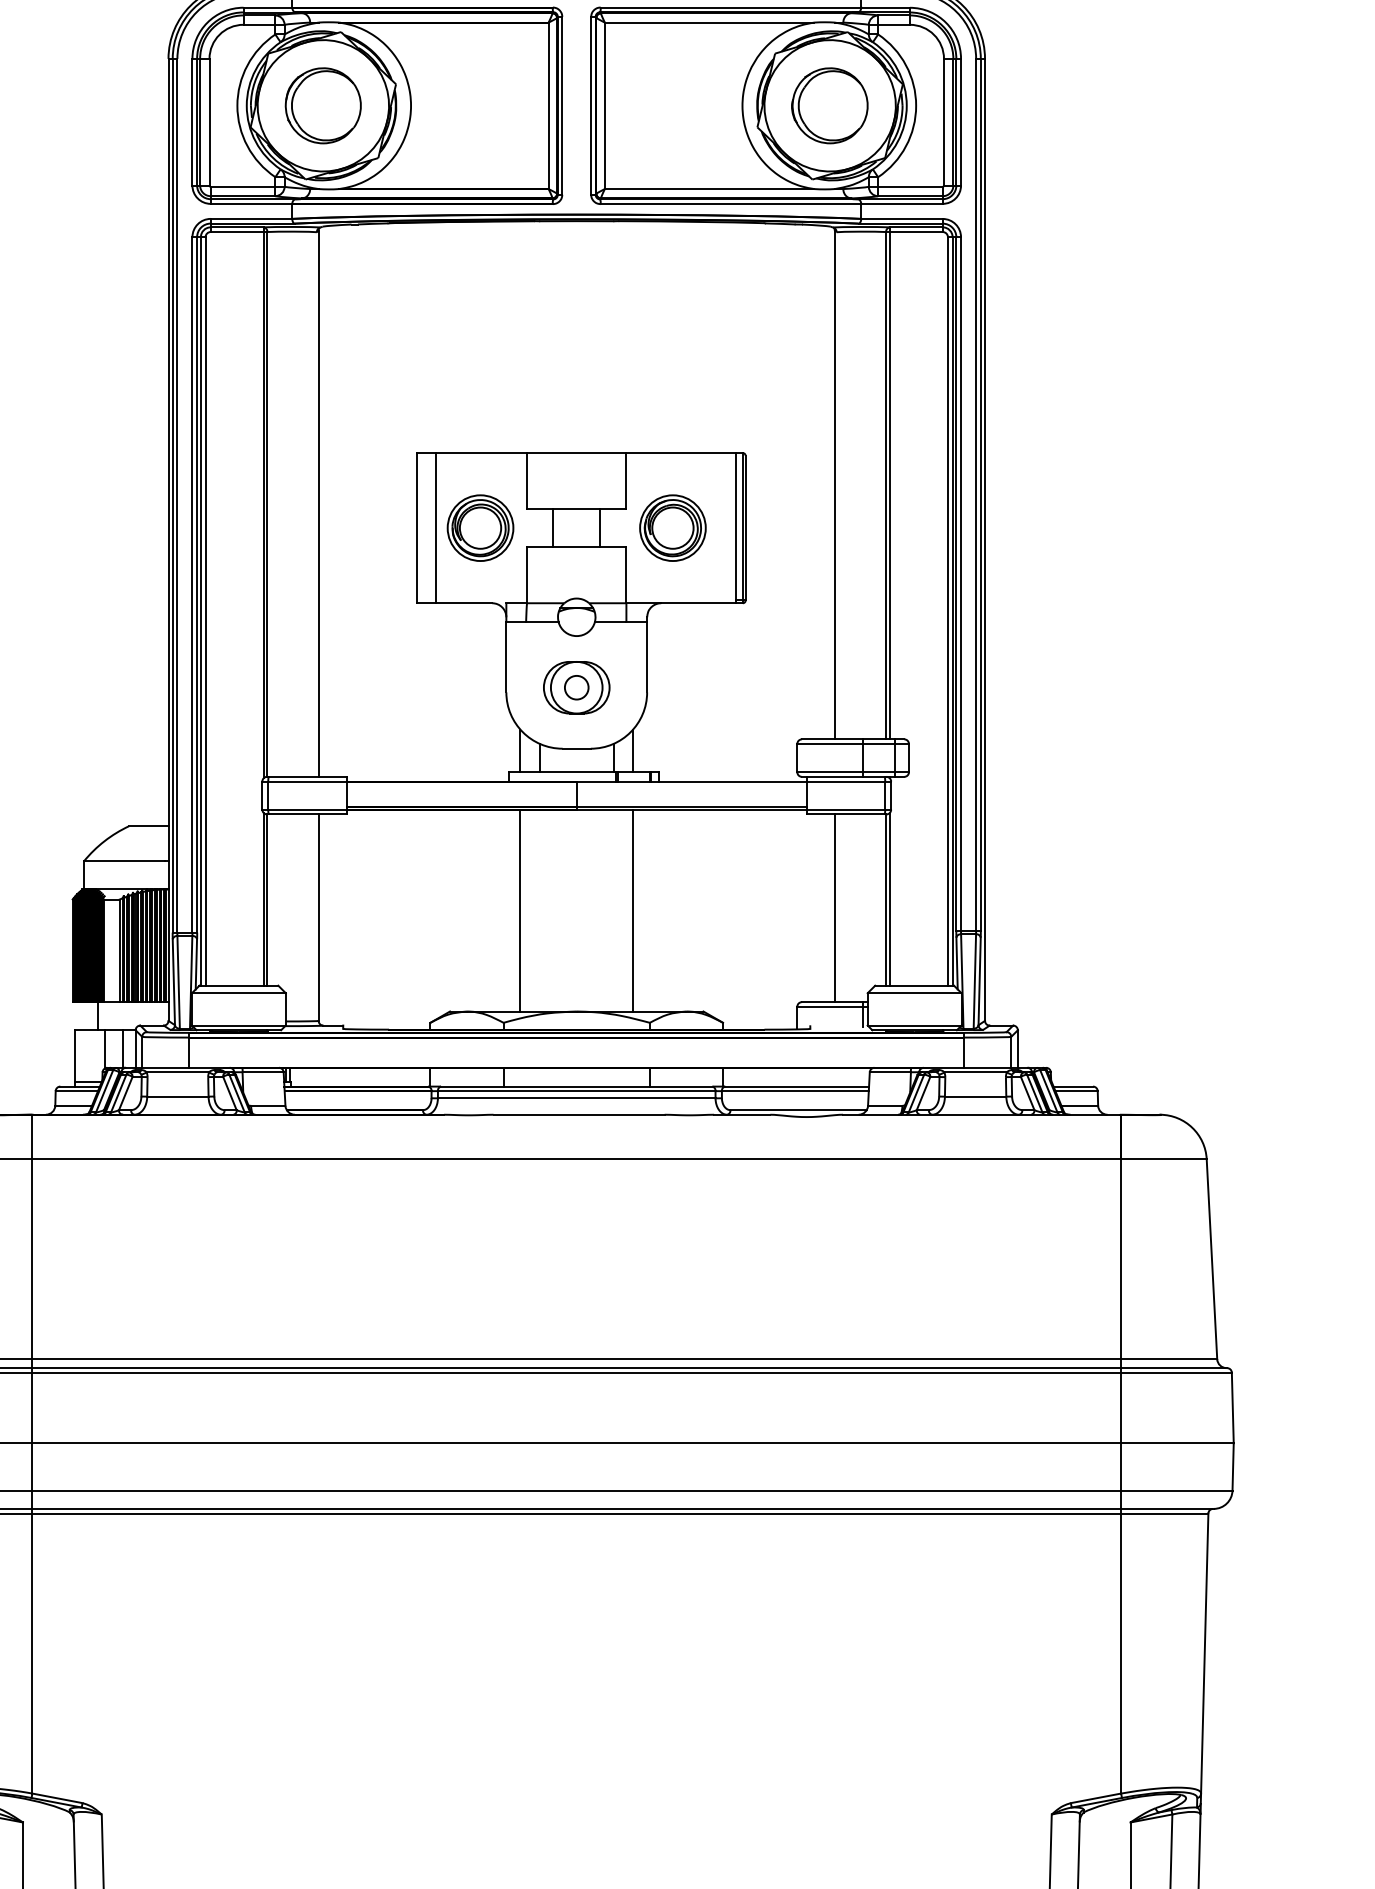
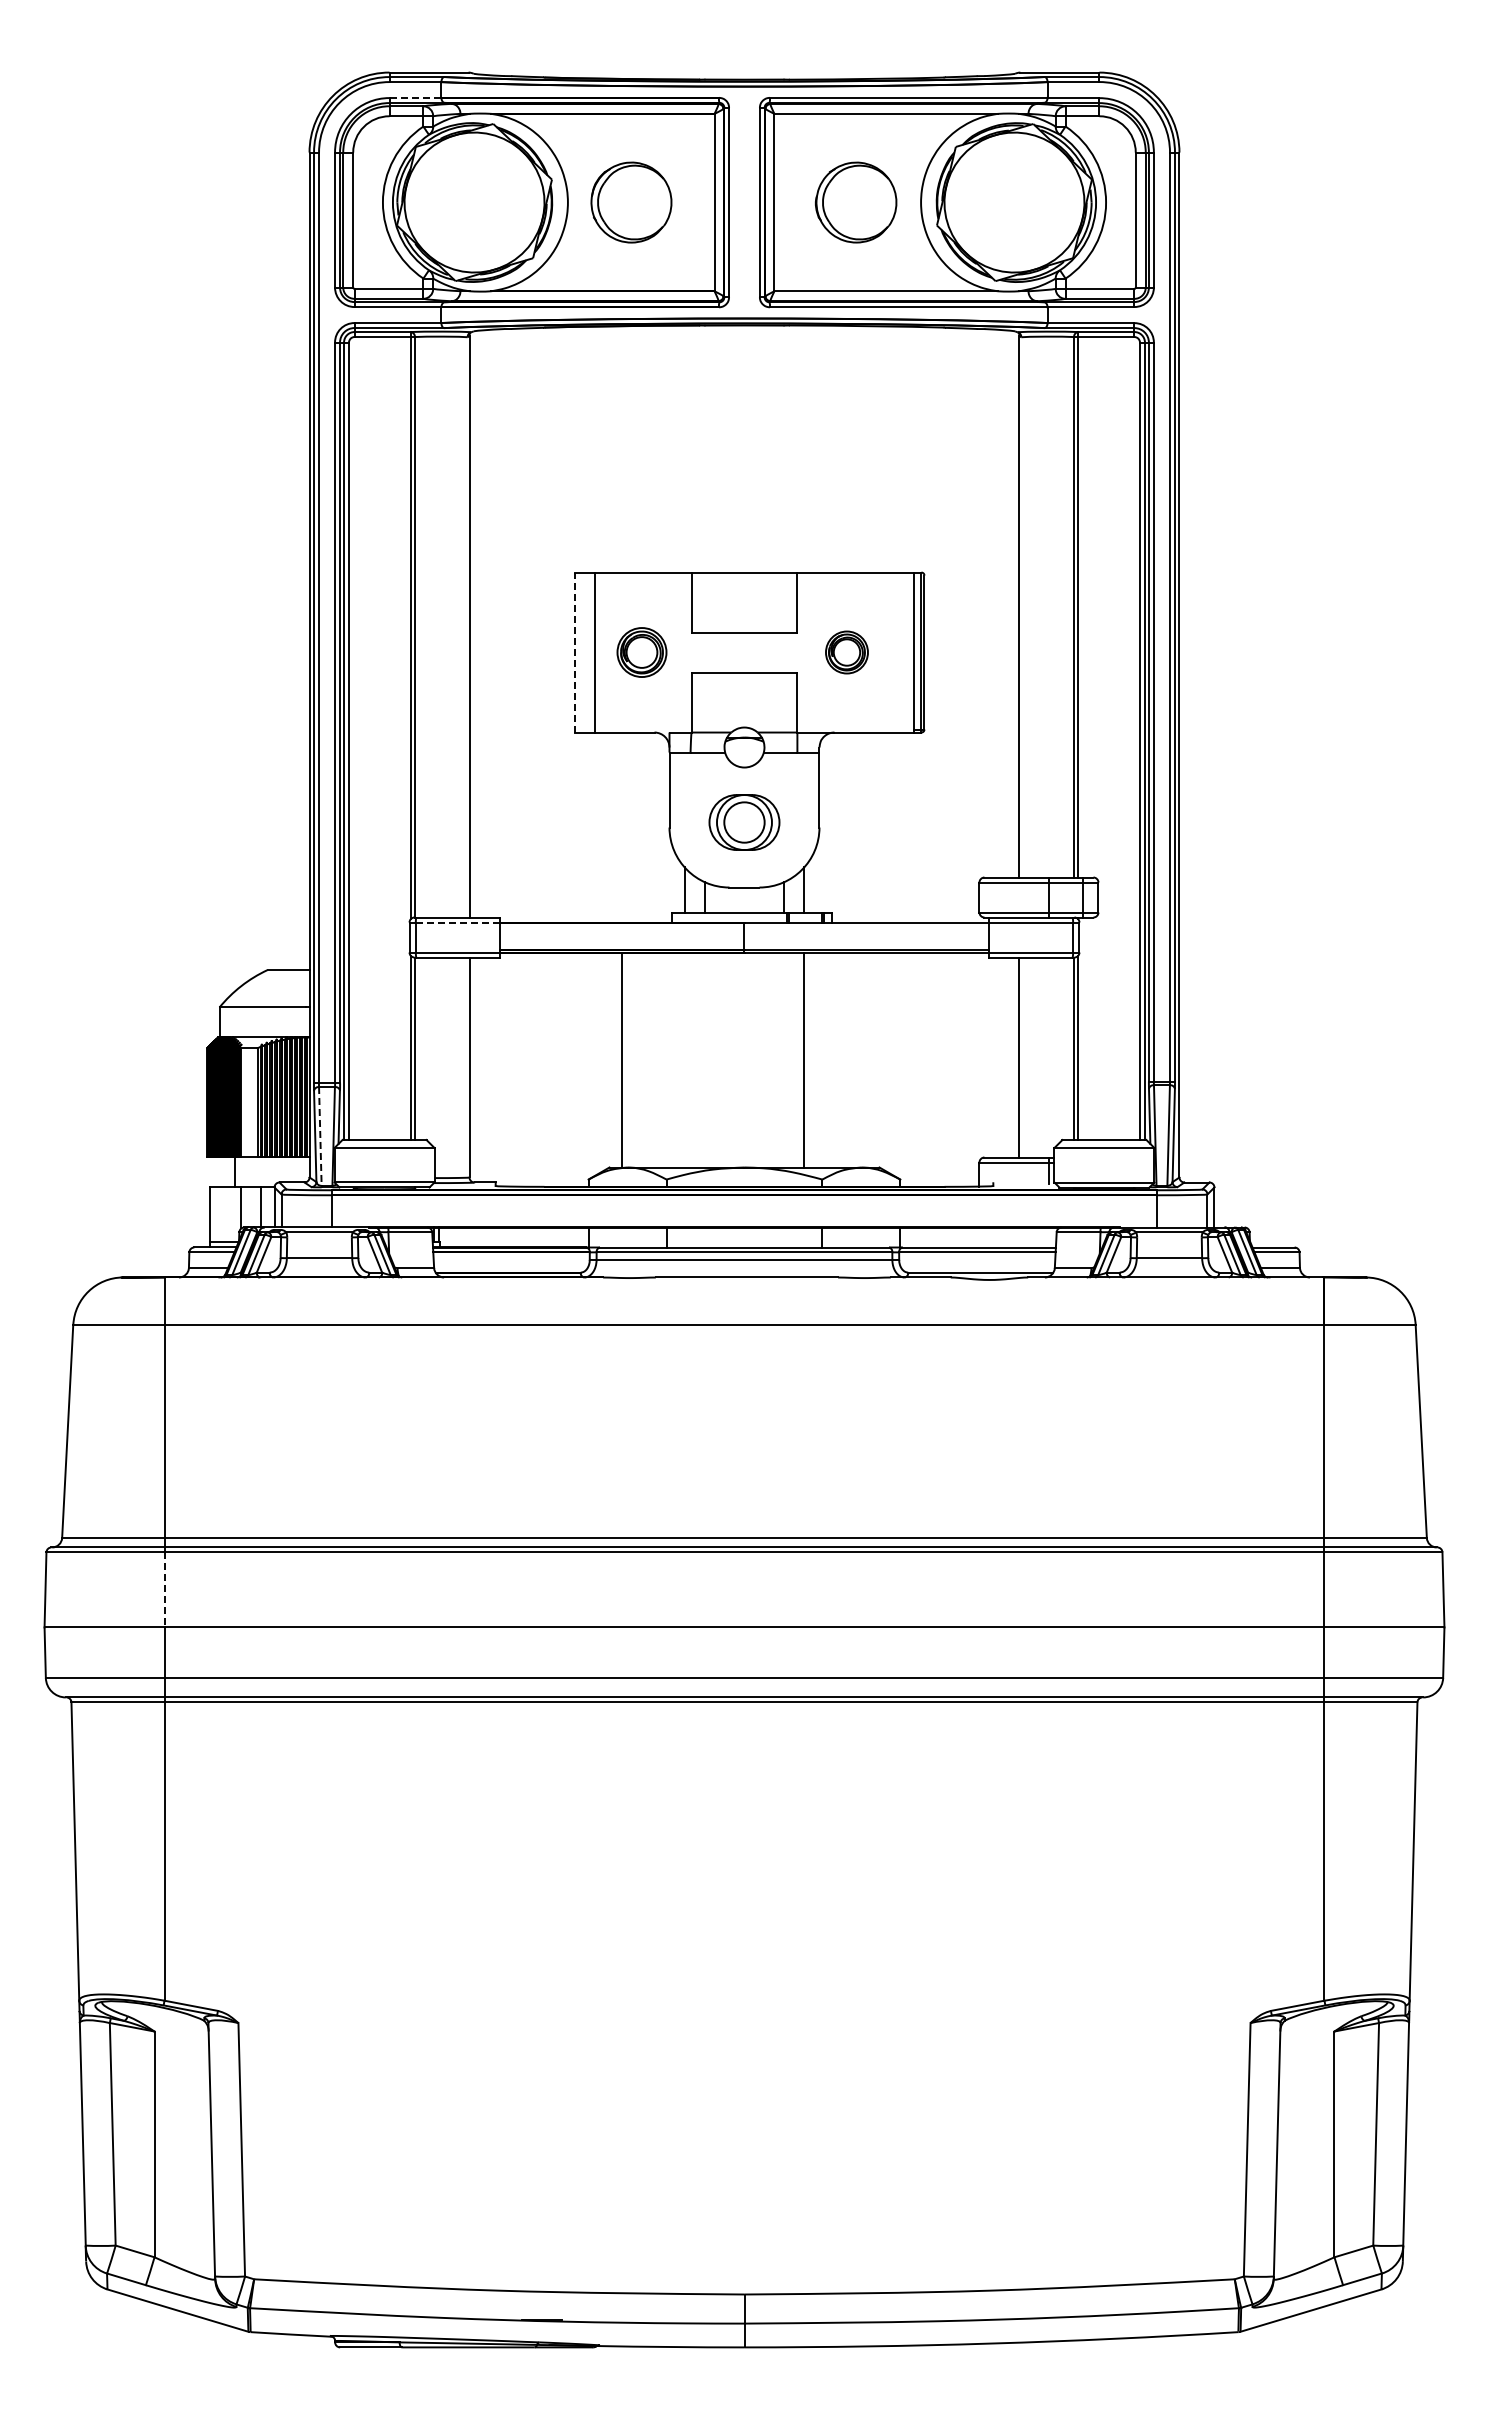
line: (267, 8) -> (415, 98), solid -> dashed
part: (323, 105) -> (631, 202), moved
part: (829, 105) -> (855, 202), moved
line: (417, 528) -> (574, 652), solid -> dashed
part: (480, 528) -> (641, 652), size x0.7
line: (553, 528) -> (719, 652), removed
line: (600, 528) -> (769, 652), removed
part: (672, 528) -> (846, 652), size x0.6
circle: (576, 687) -> (744, 822), size x1.6
line: (307, 781) -> (457, 922), solid -> dashed
line: (520, 910) -> (621, 1059), moved
line: (178, 982) -> (320, 1136), solid -> dashed
line: (32, 1407) -> (164, 1589), solid -> dashed

